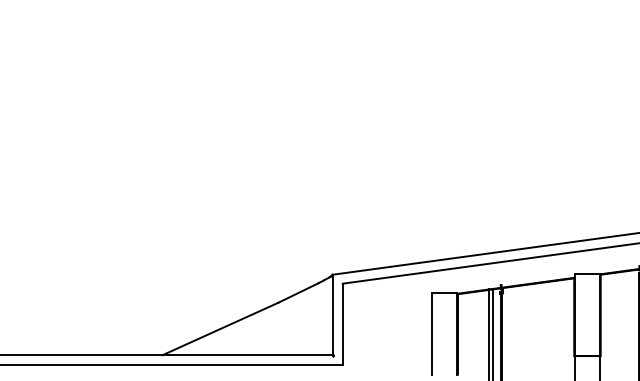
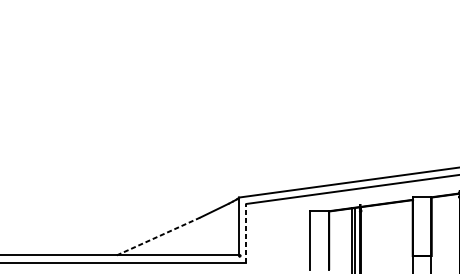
line: (342, 324) -> (246, 233), solid -> dashed
line: (220, 329) -> (158, 236), solid -> dashed

